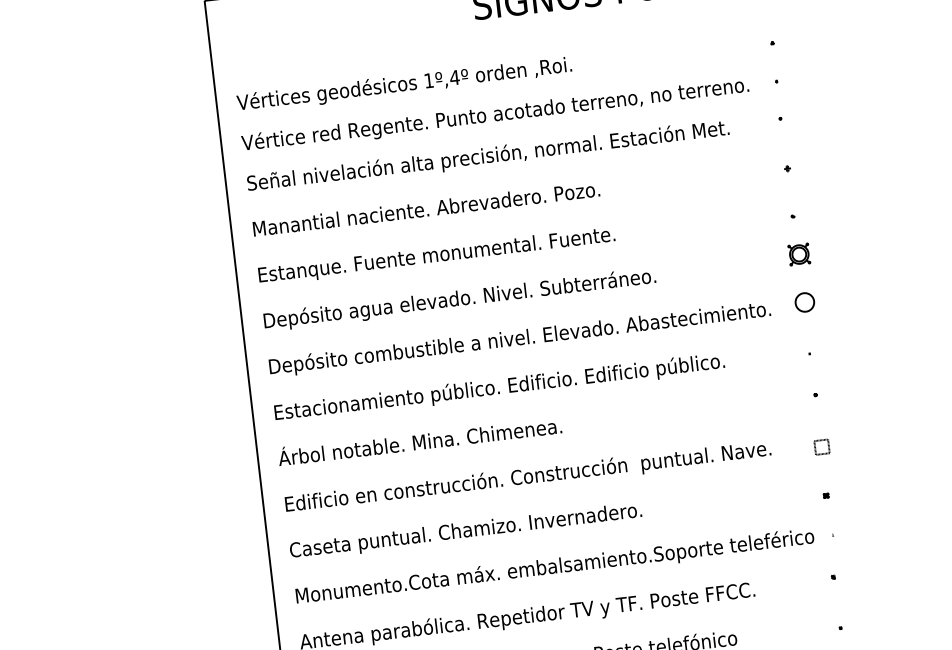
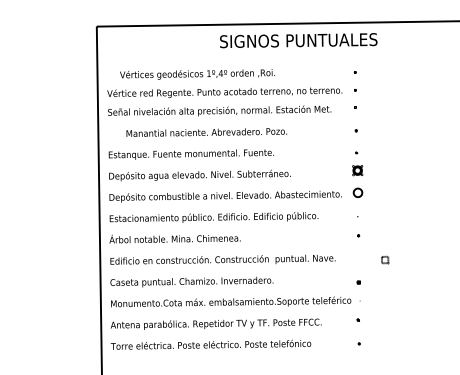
text: (404, 84) -> (197, 74), moved
text: (425, 209) -> (206, 132), moved
part: (822, 445) -> (385, 259), moved

